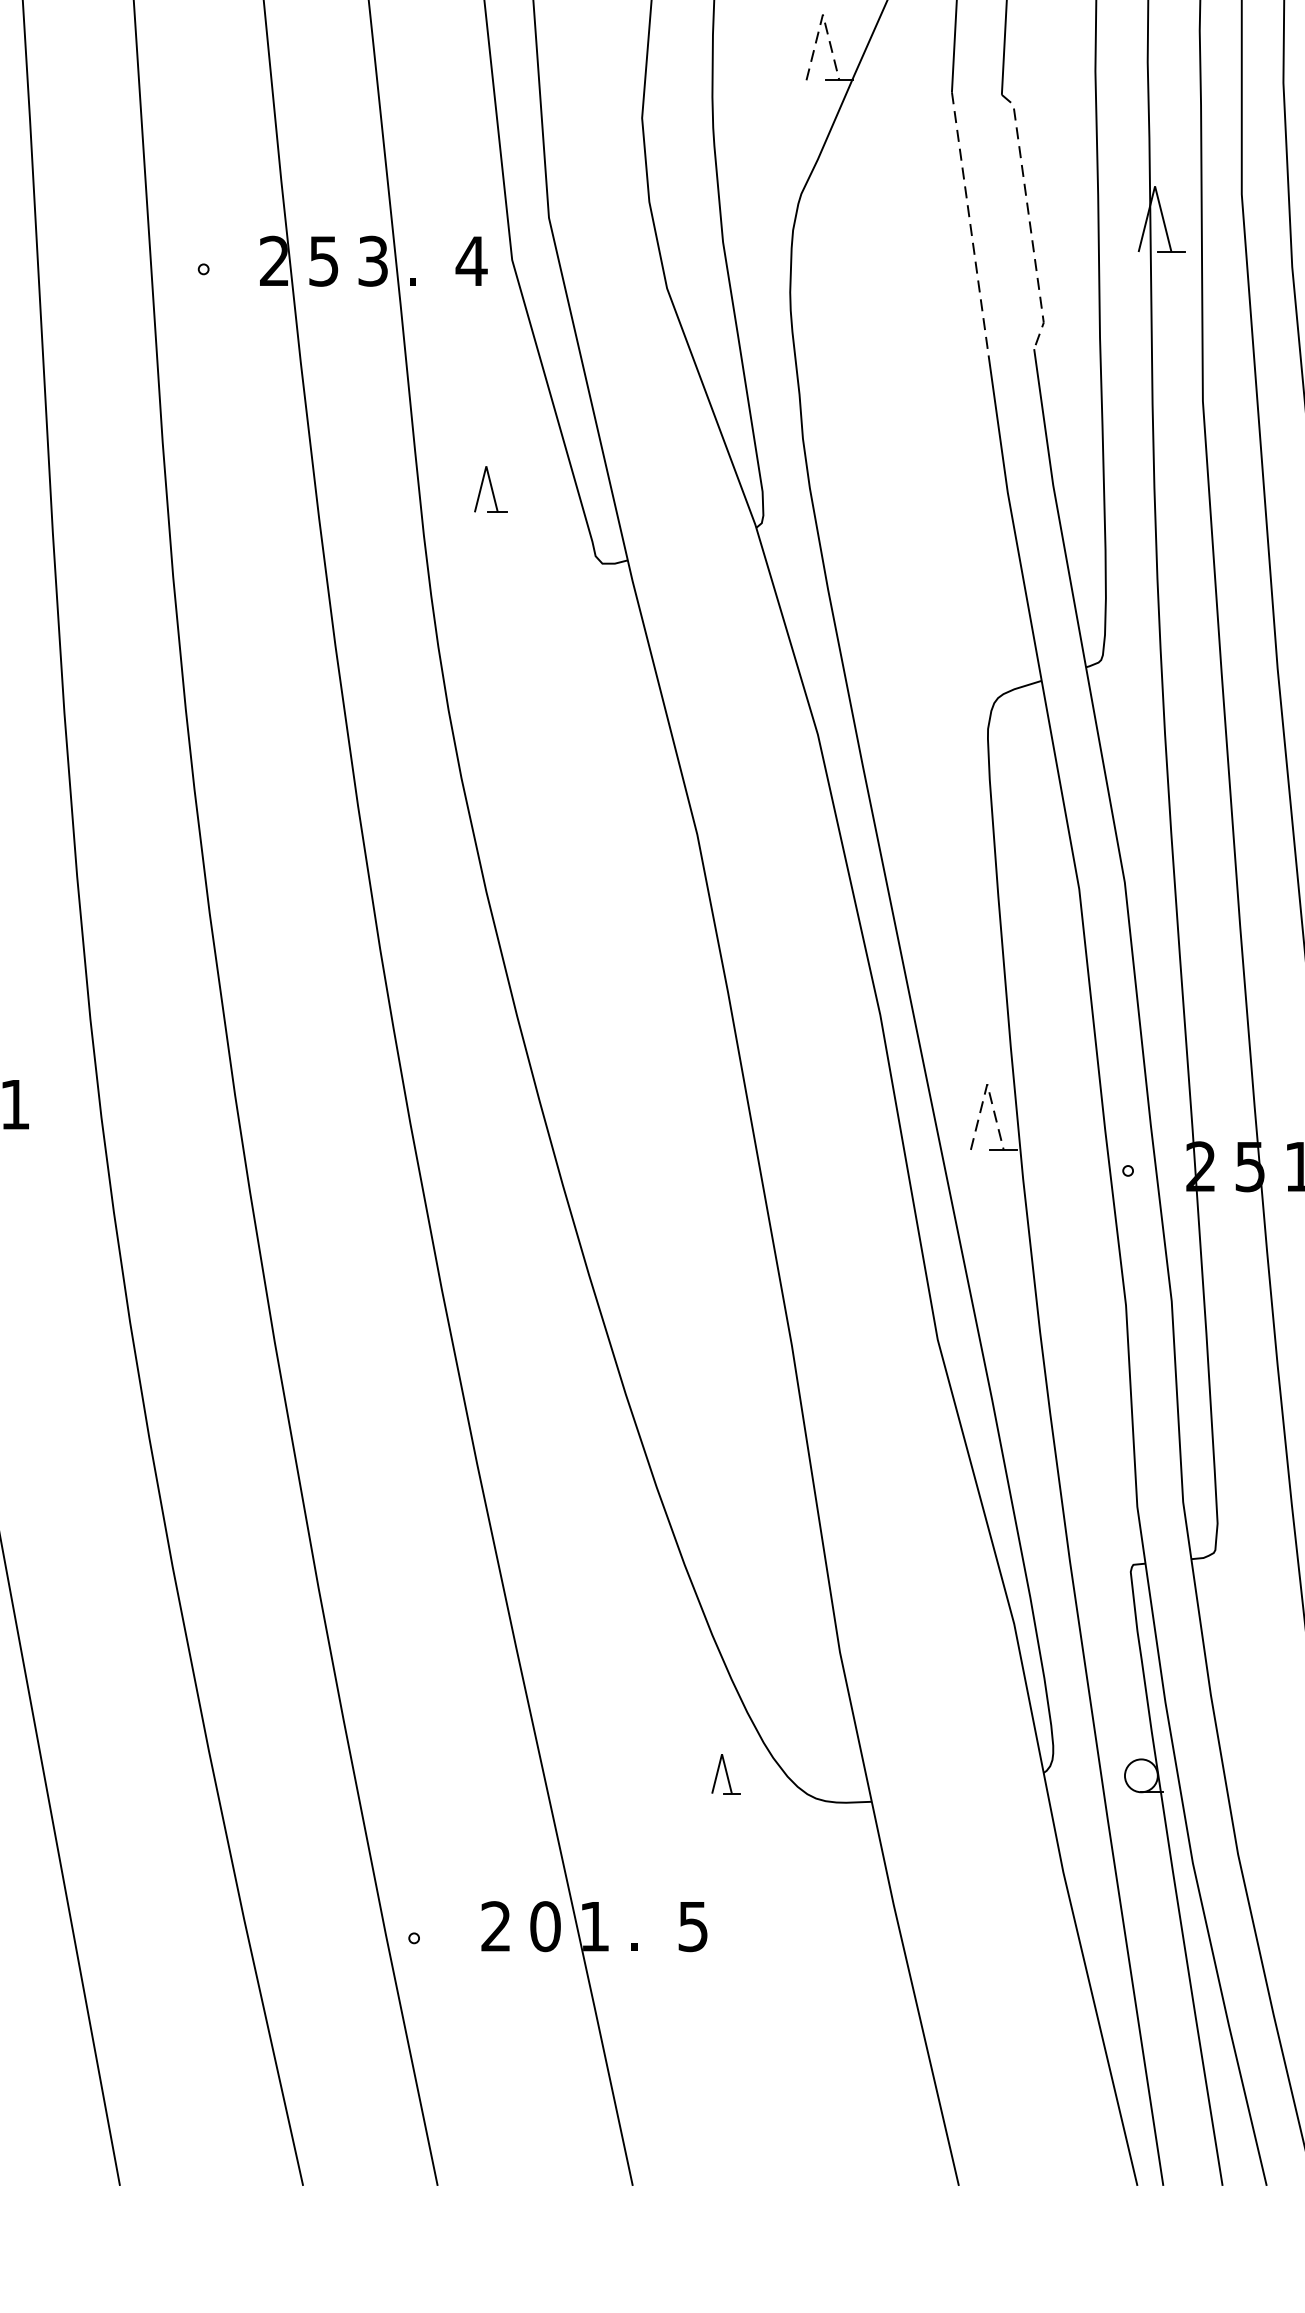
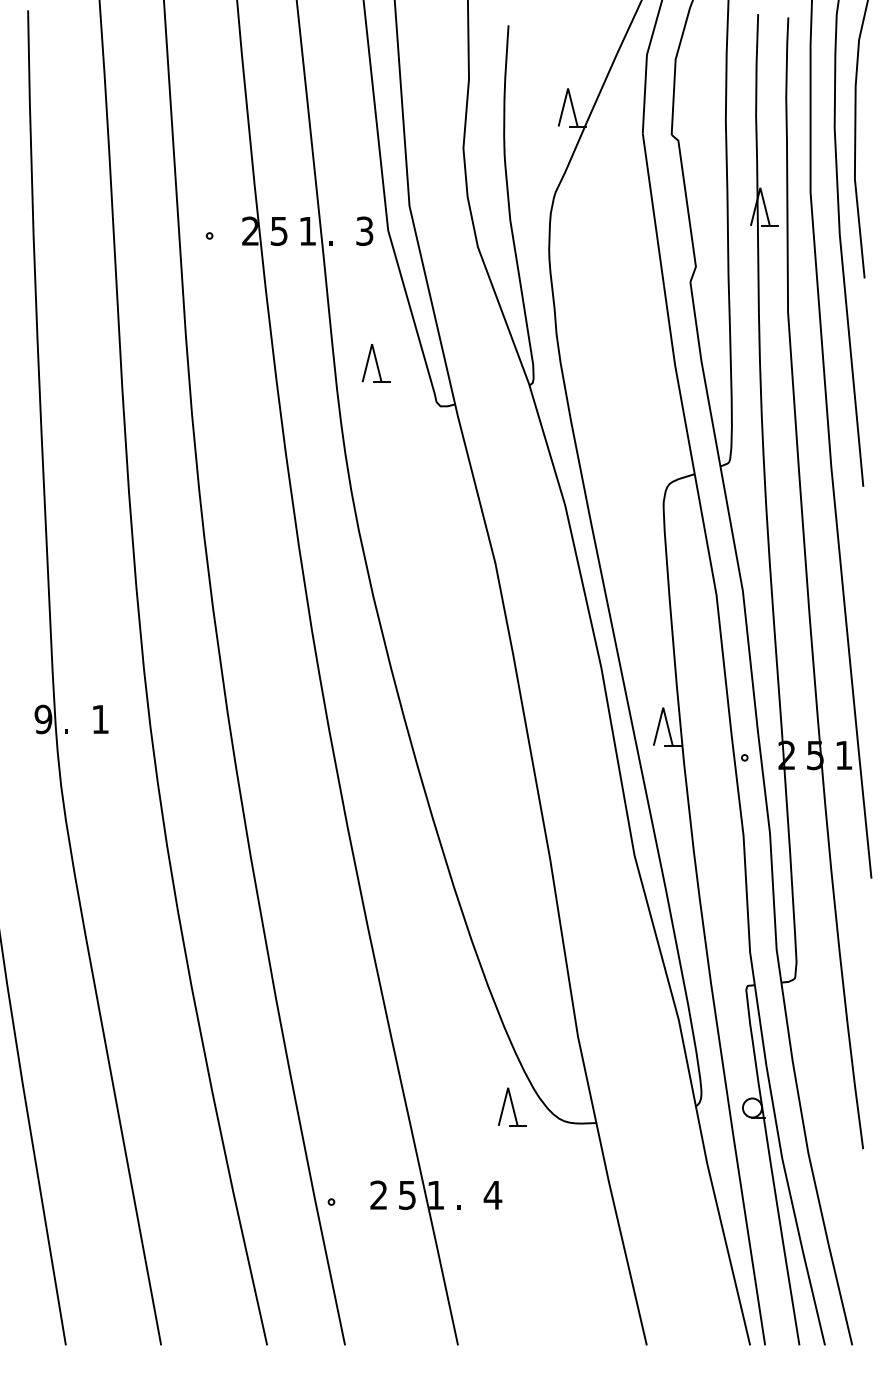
line: (823, 14) -> (568, 88), dashed -> solid
line: (1029, 220) -> (687, 207), dashed -> solid
line: (970, 223) -> (653, 209), dashed -> solid
text: (372, 259) -> (307, 230), 3 -> 1
text: (471, 259) -> (364, 230), 4 -> 3
part: (490, 489) -> (375, 363), size x1.43
line: (987, 1083) -> (663, 707), dashed -> solid
part: (725, 1773) -> (511, 1106), size x1.67
text: (545, 1925) -> (407, 1194), 0 -> 5
text: (692, 1926) -> (492, 1195), 5 -> 4

